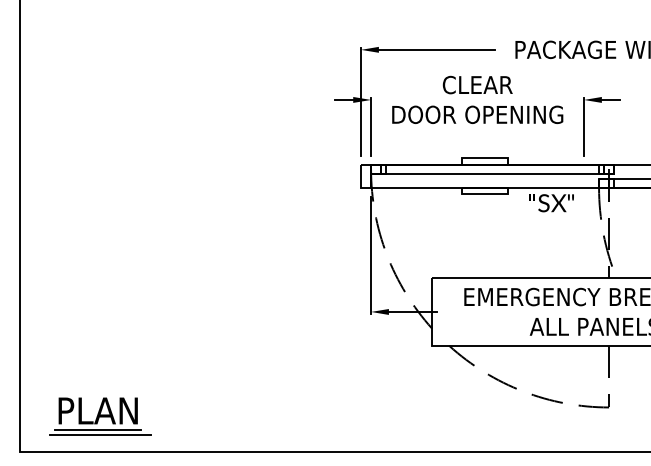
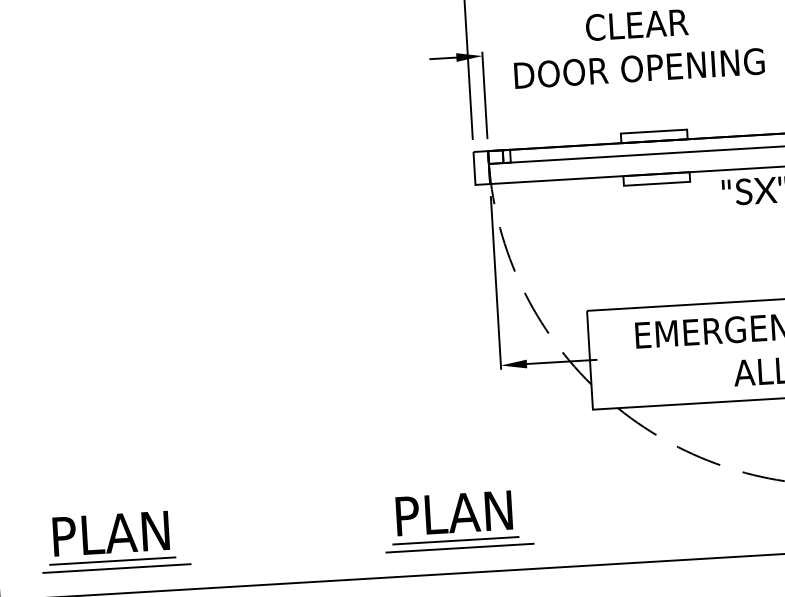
part: (335, 416) -> (458, 521), added

